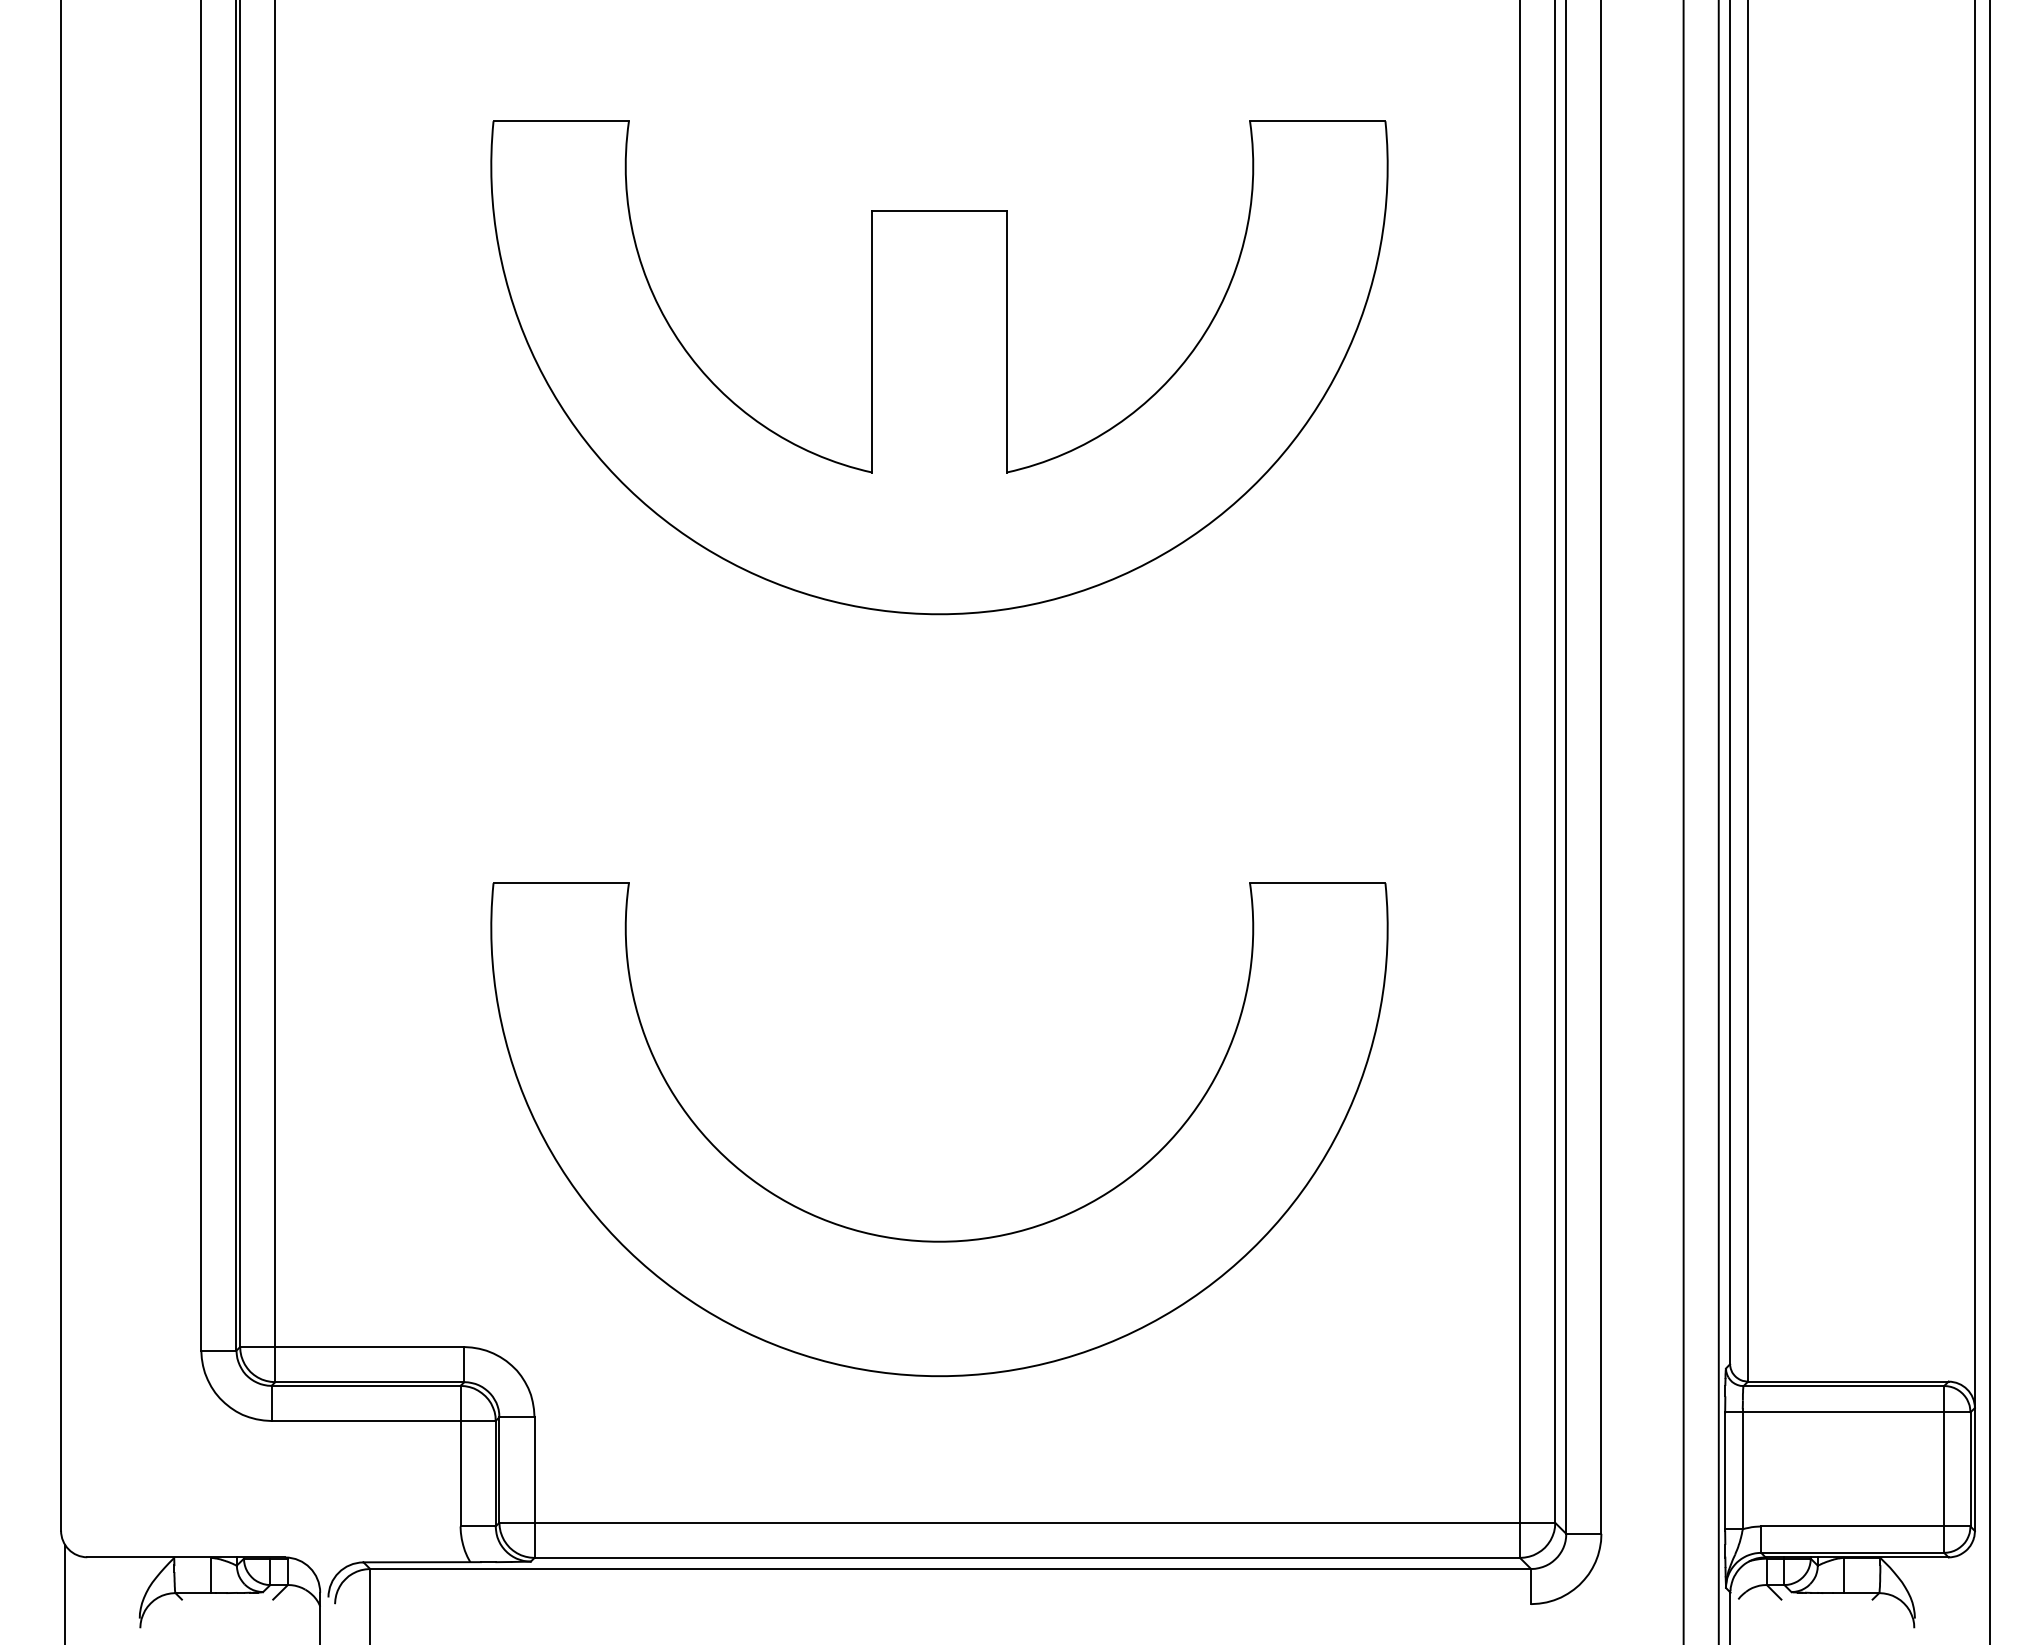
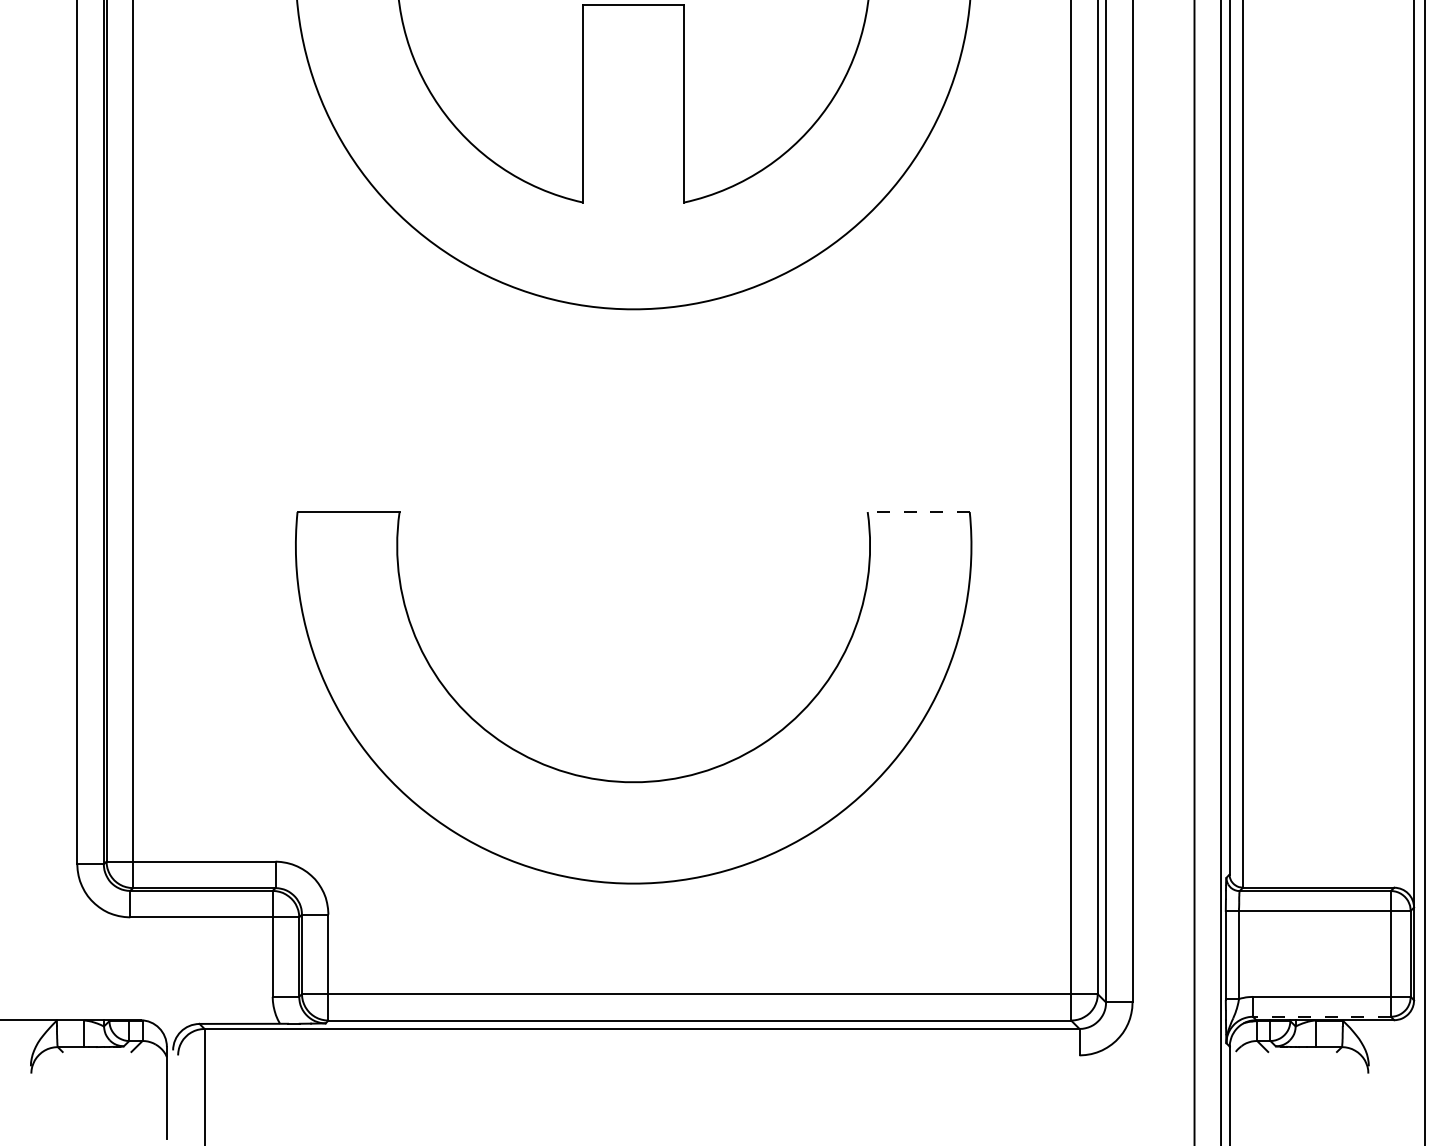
line: (1317, 883) -> (918, 512), solid -> dashed
line: (1852, 1552) -> (1321, 1016), solid -> dashed

